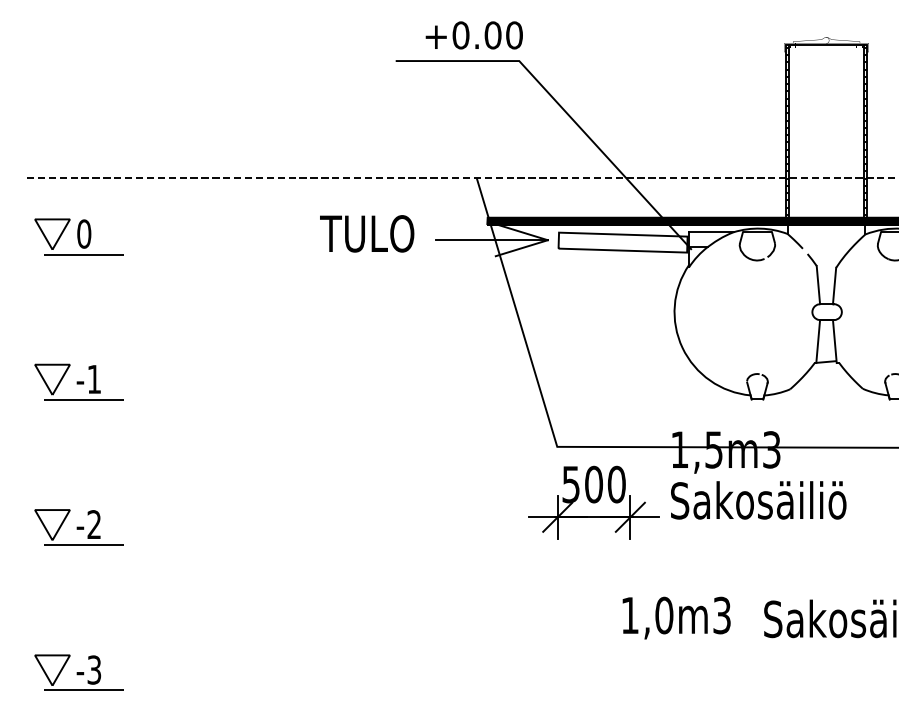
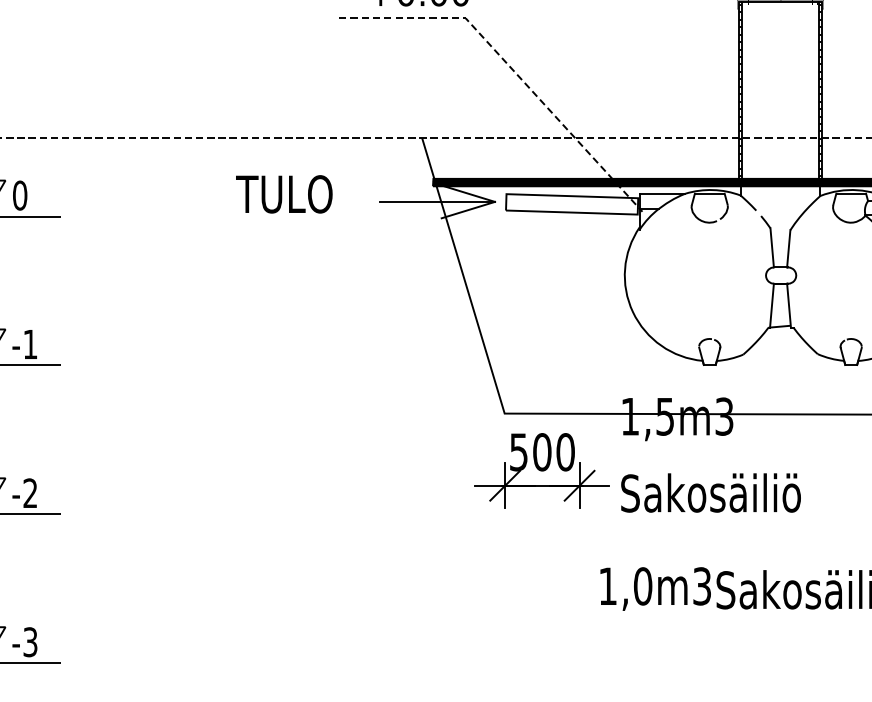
line: (563, 109) -> (511, 67), solid -> dashed
text: (367, 233) -> (284, 194), moved
text: (758, 500) -> (710, 493), moved
text: (676, 617) -> (655, 588), moved

